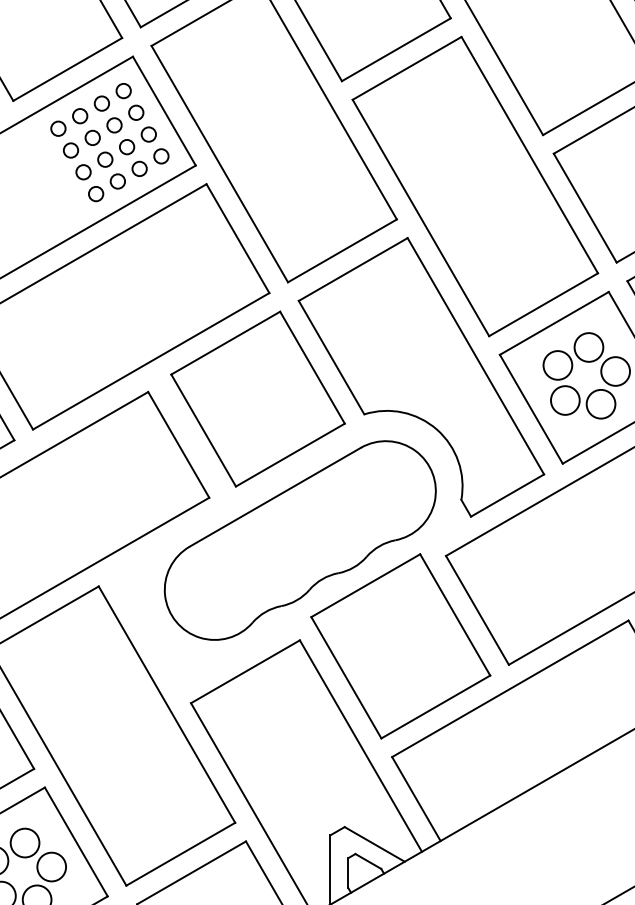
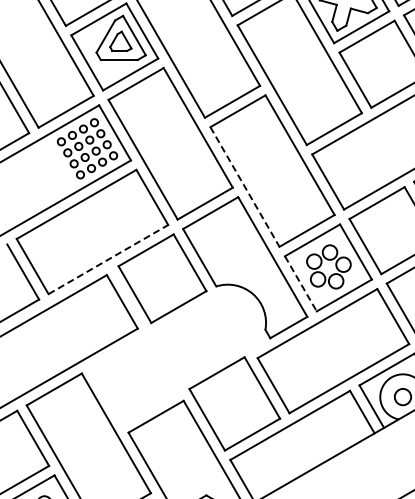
line: (421, 218) -> (245, 187), solid -> dashed
line: (151, 361) -> (108, 259), solid -> dashed
line: (530, 408) -> (300, 283), solid -> dashed
part: (299, 540) -> (183, 350), removed

